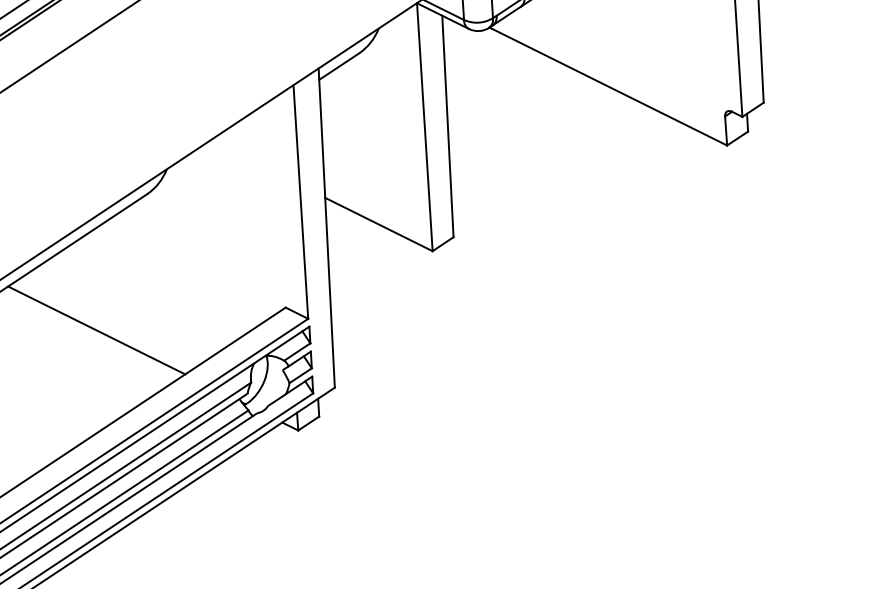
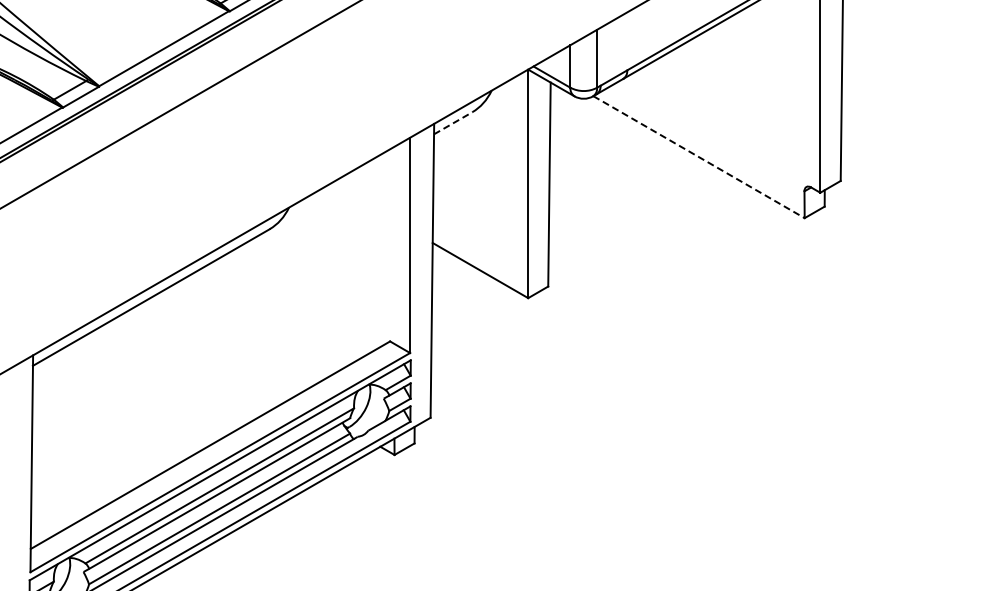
line: (339, 66) -> (453, 123), solid -> dashed
line: (608, 86) -> (699, 157), solid -> dashed
line: (96, 330) -> (215, 351), removed

